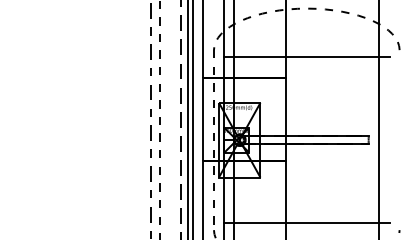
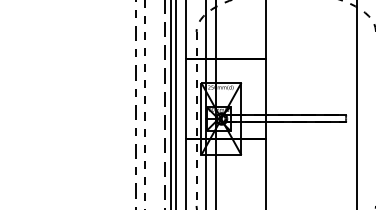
line: (306, 57) -> (285, 39), removed
line: (306, 223) -> (285, 199), removed

